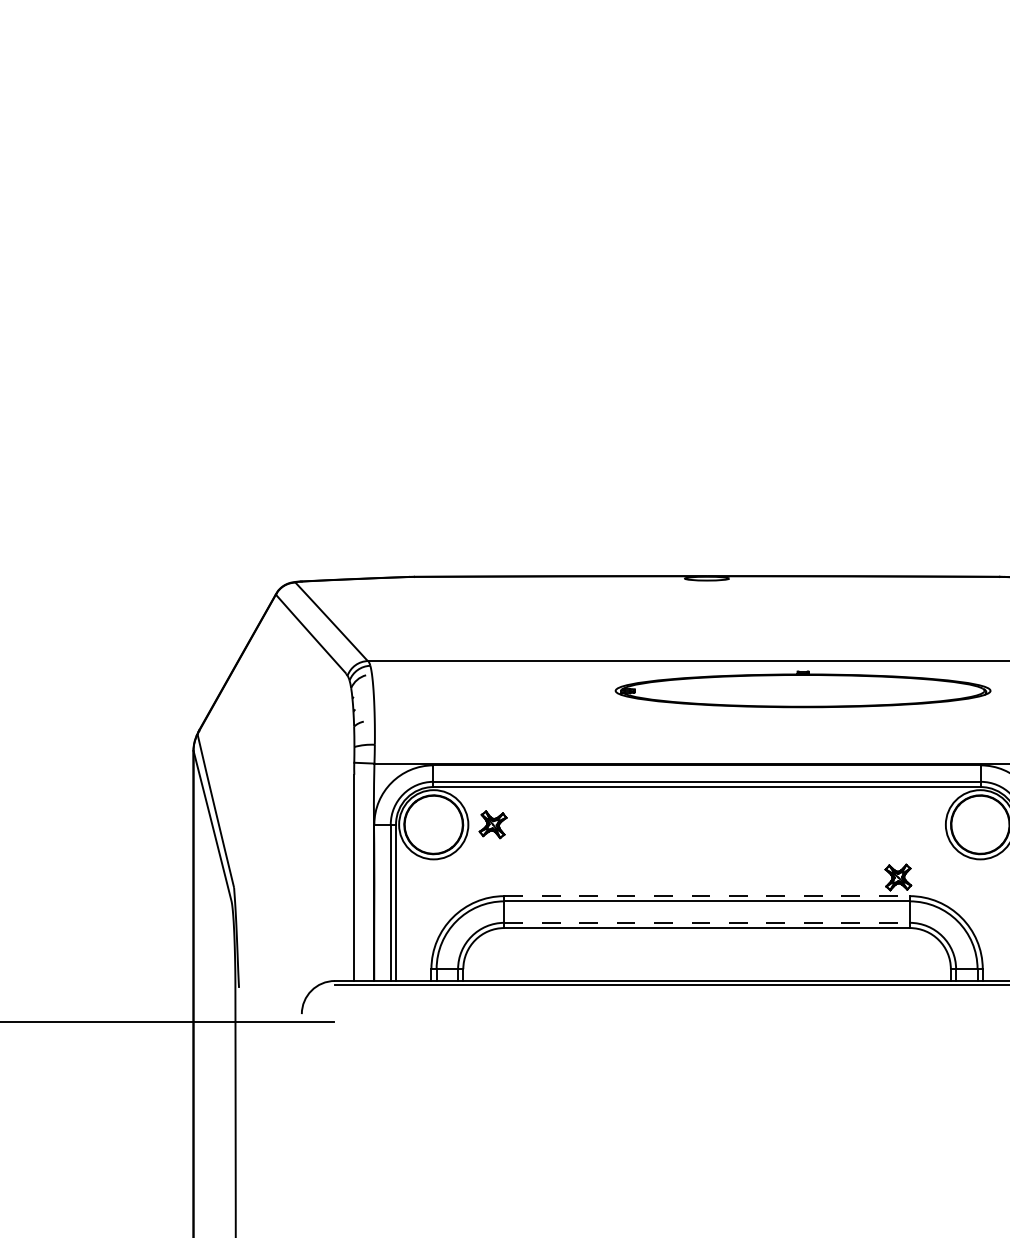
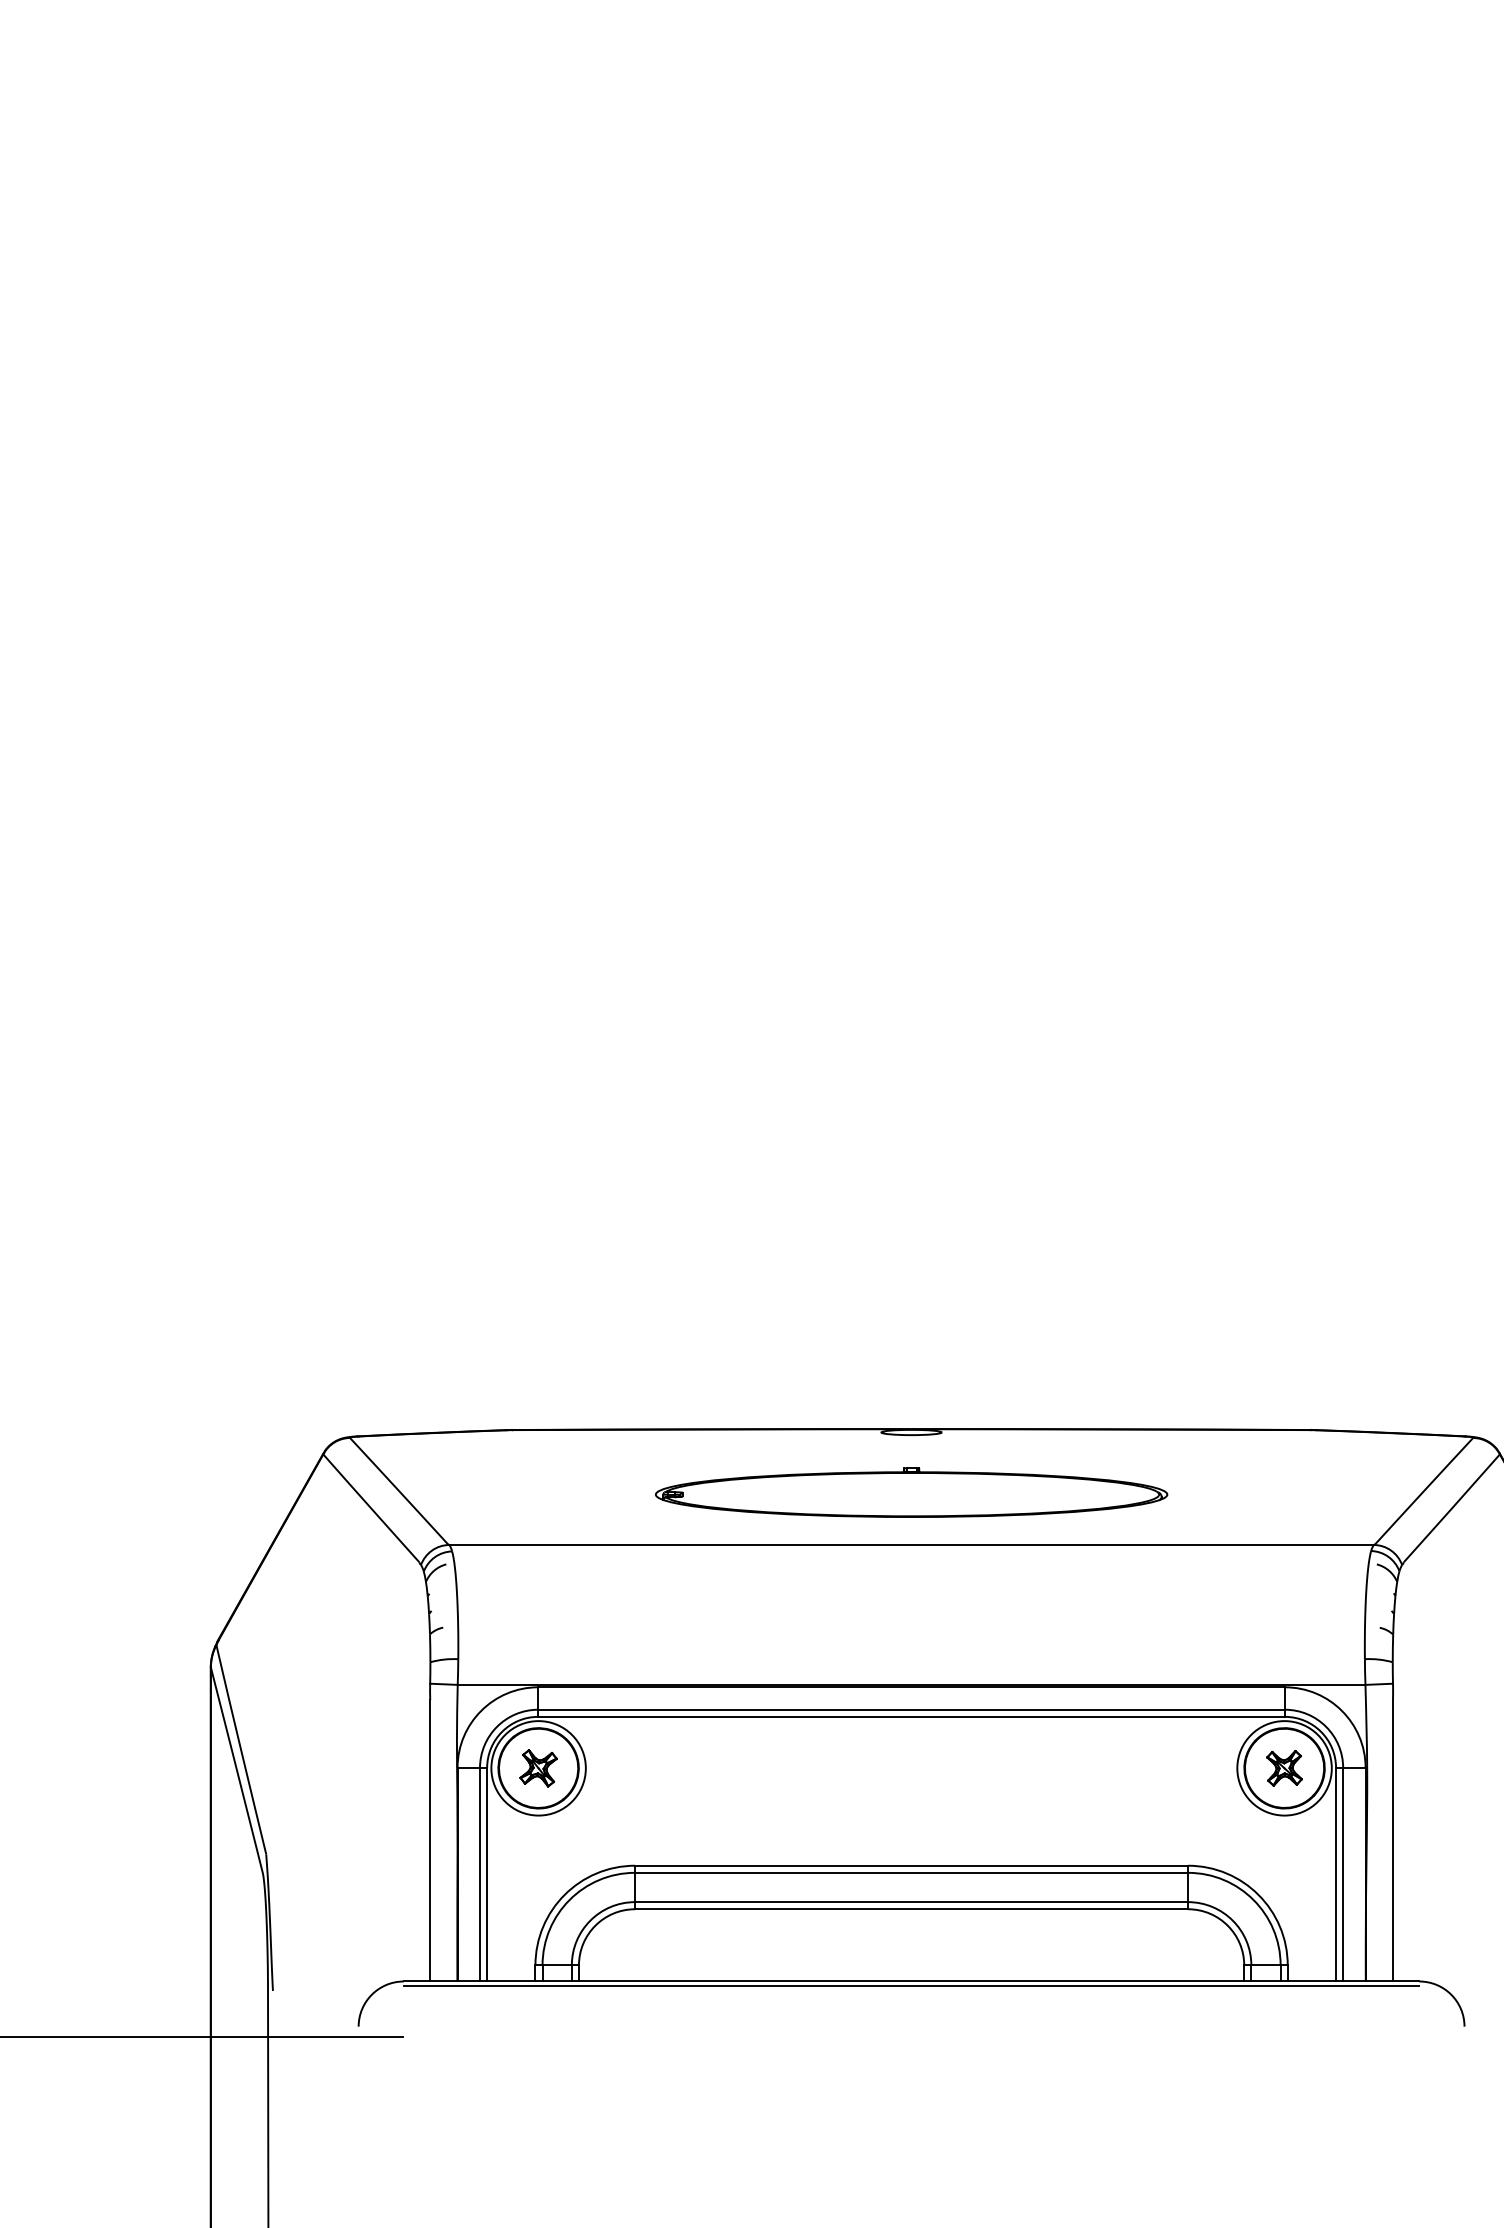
part: (803, 689) -> (911, 1492), moved
part: (493, 824) -> (538, 1768), moved
part: (898, 877) -> (1284, 1768), moved
line: (707, 895) -> (912, 1865), dashed -> solid
line: (707, 923) -> (912, 1902), dashed -> solid

